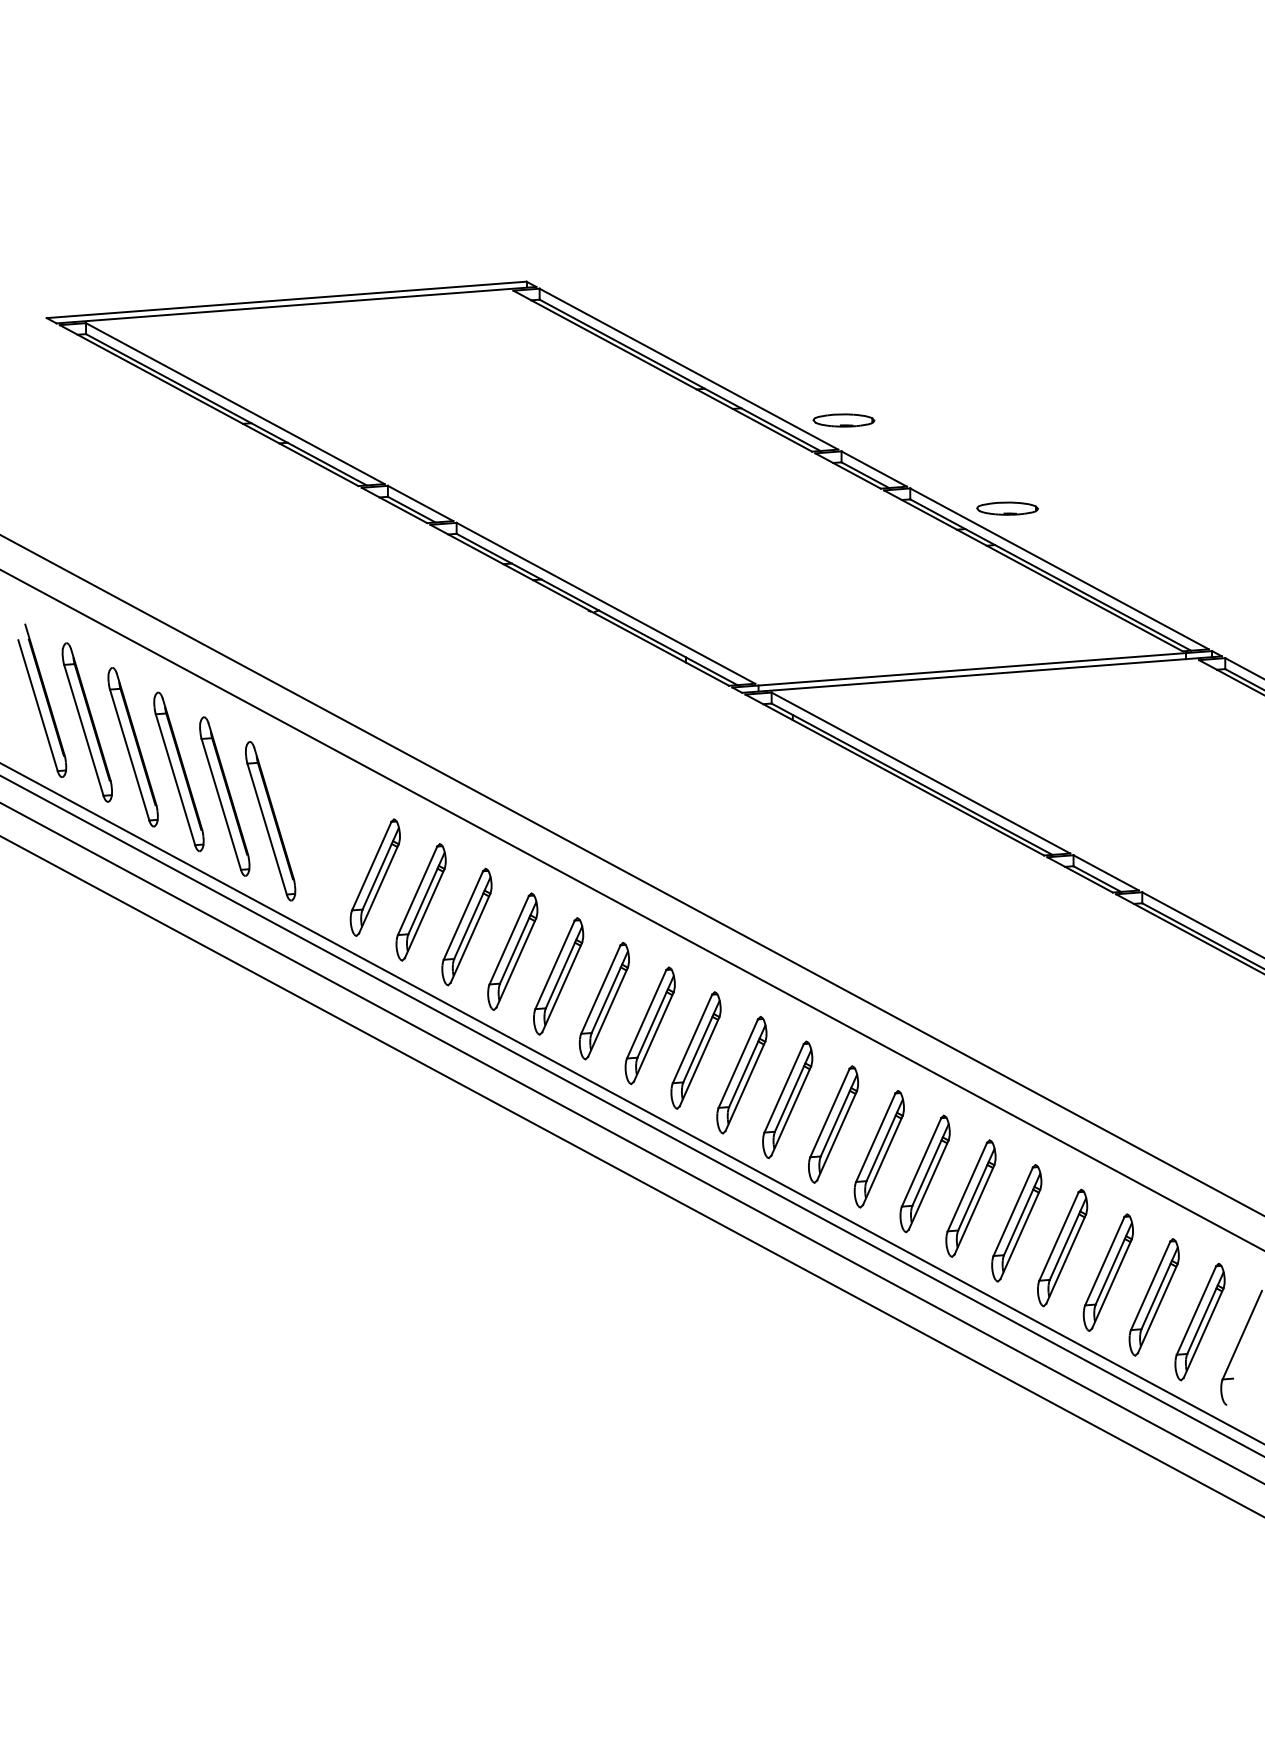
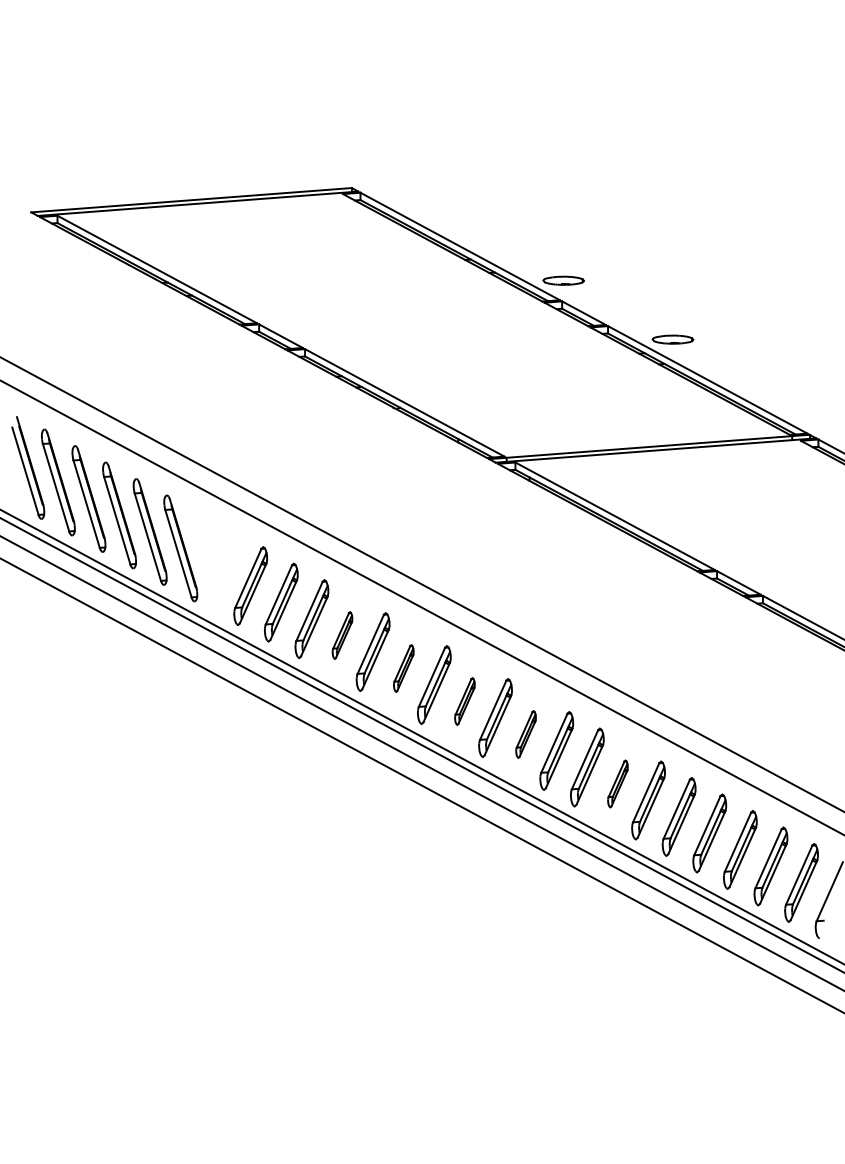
part: (512, 951) -> (342, 635), size x0.6
part: (604, 1001) -> (403, 668), size x0.6
part: (695, 1050) -> (464, 701), size x0.6
part: (786, 1099) -> (525, 734), size x0.6
part: (924, 1173) -> (617, 783), size x0.6

